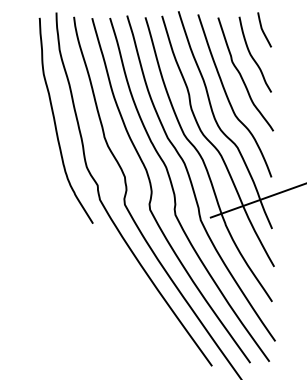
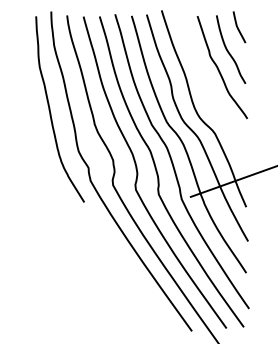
curve: (228, 97) -> (206, 88), removed

